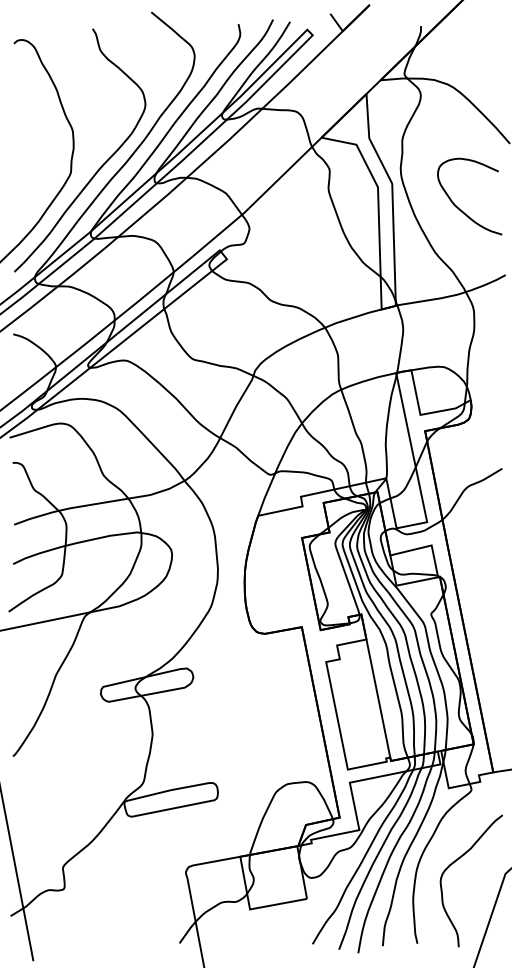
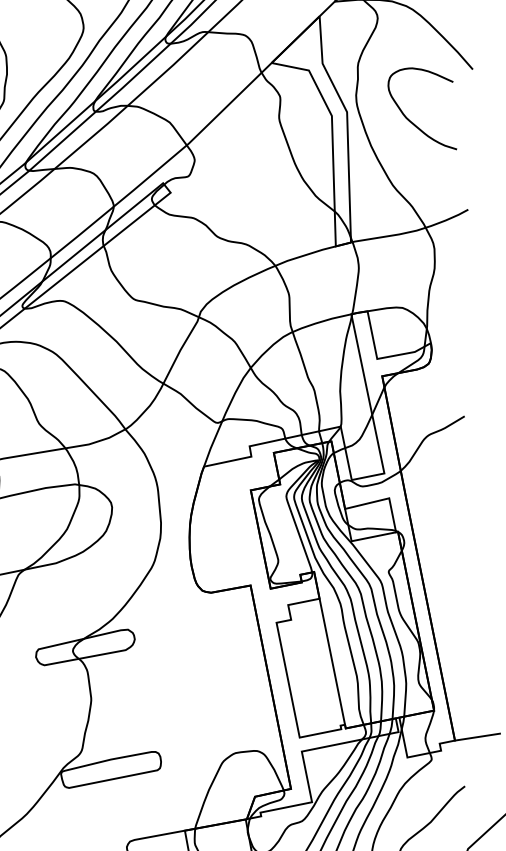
curve: (461, 209) -> (413, 122), moved

